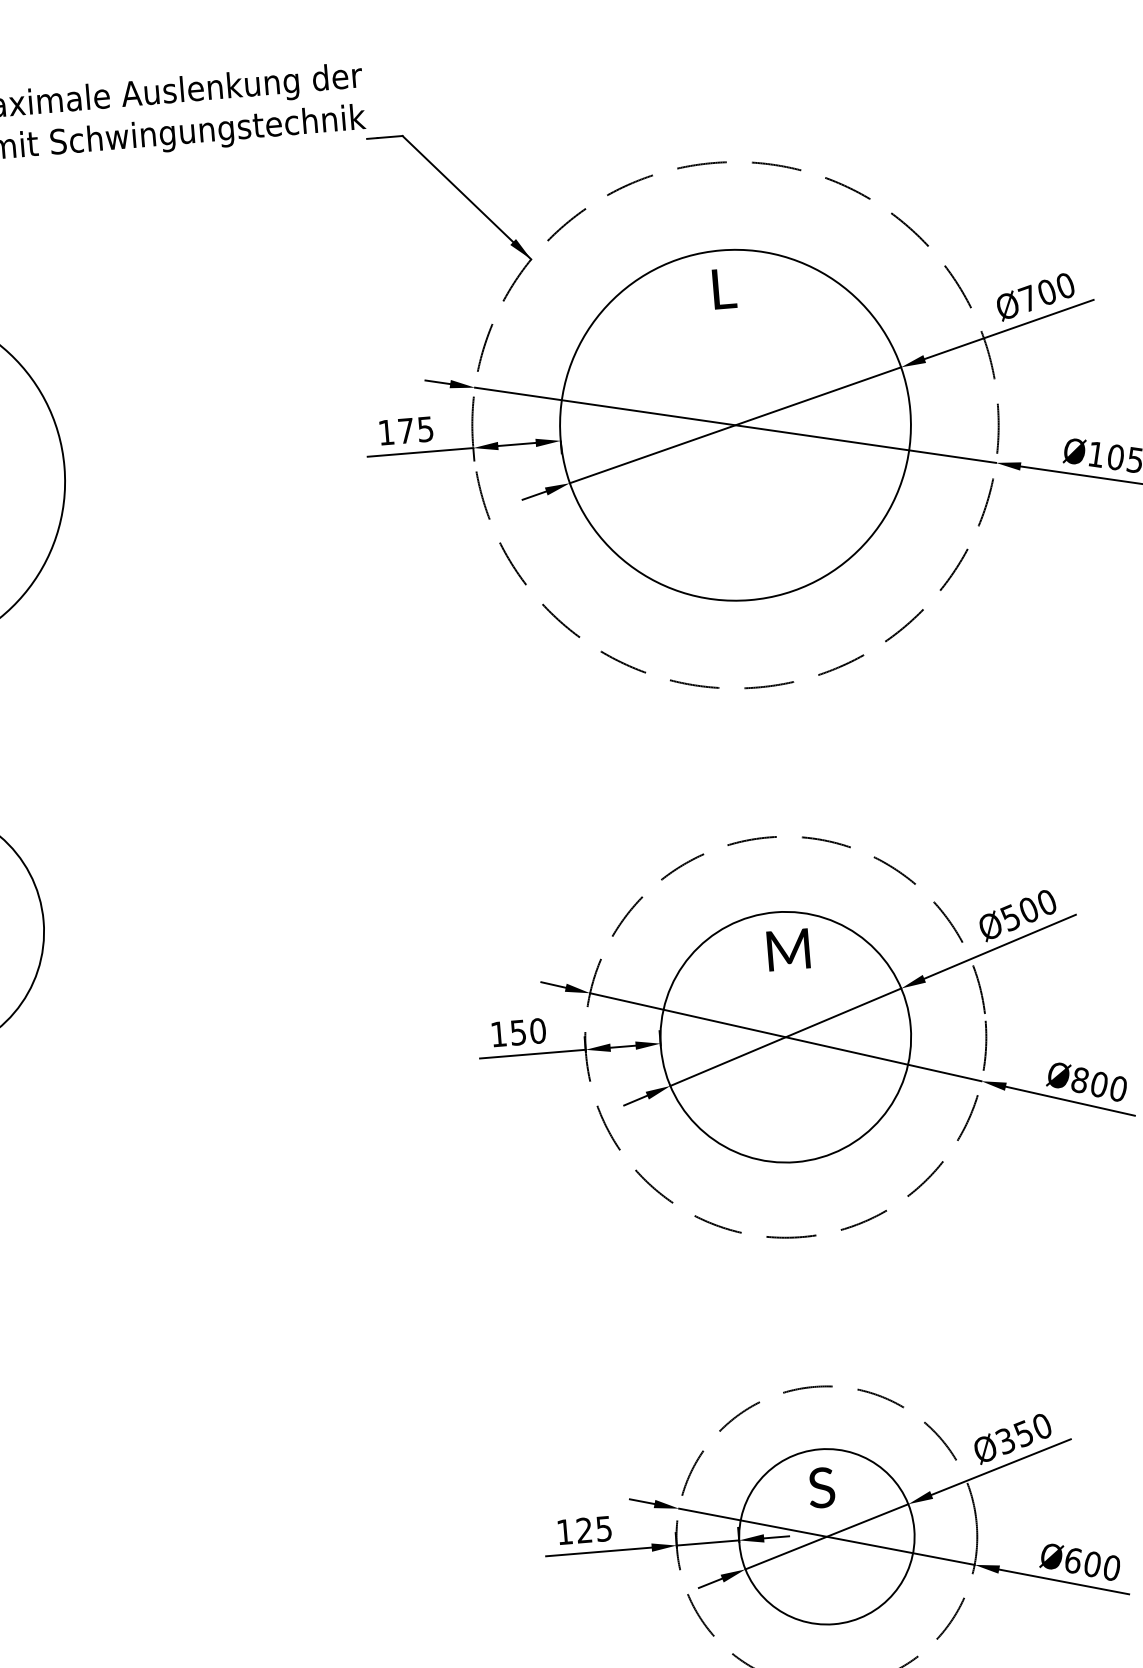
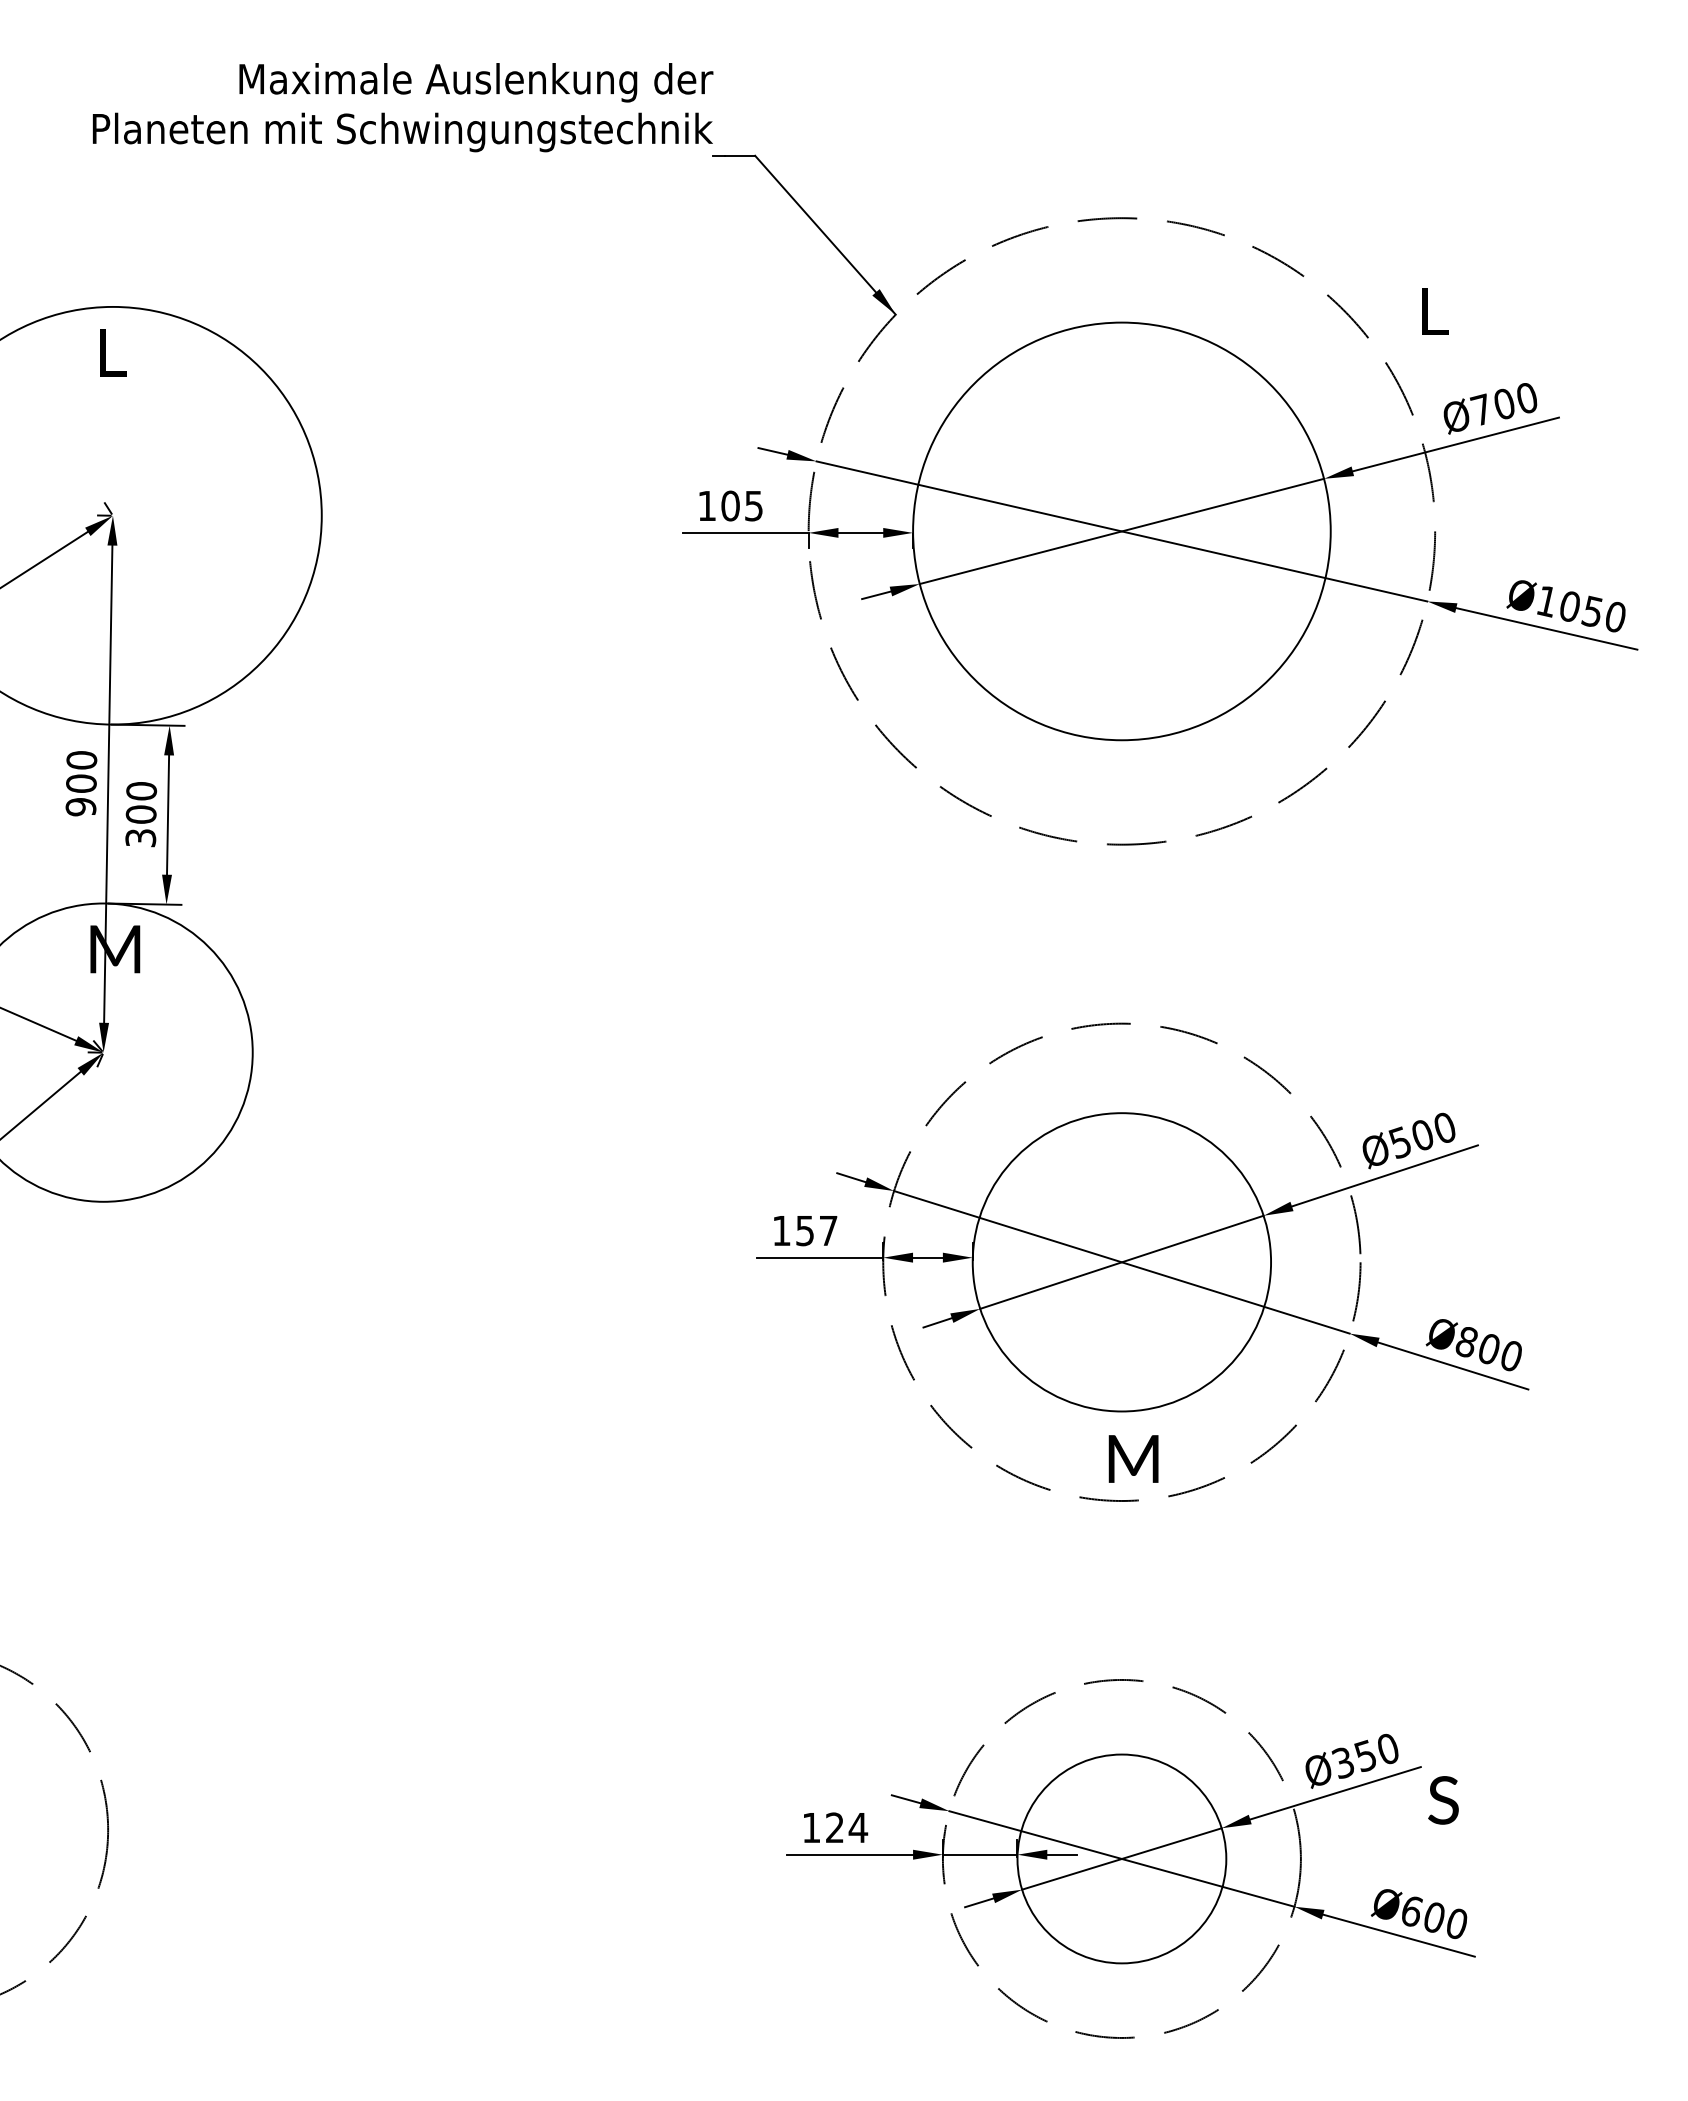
text: (724, 288) -> (1435, 311), moved
text: (406, 430) -> (730, 505), 175 -> 105
text: (788, 949) -> (1133, 1458), moved
text: (537, 1030) -> (828, 1230), 150 -> 157
text: (821, 1487) -> (1443, 1800), moved
text: (604, 1529) -> (858, 1828), 125 -> 124

